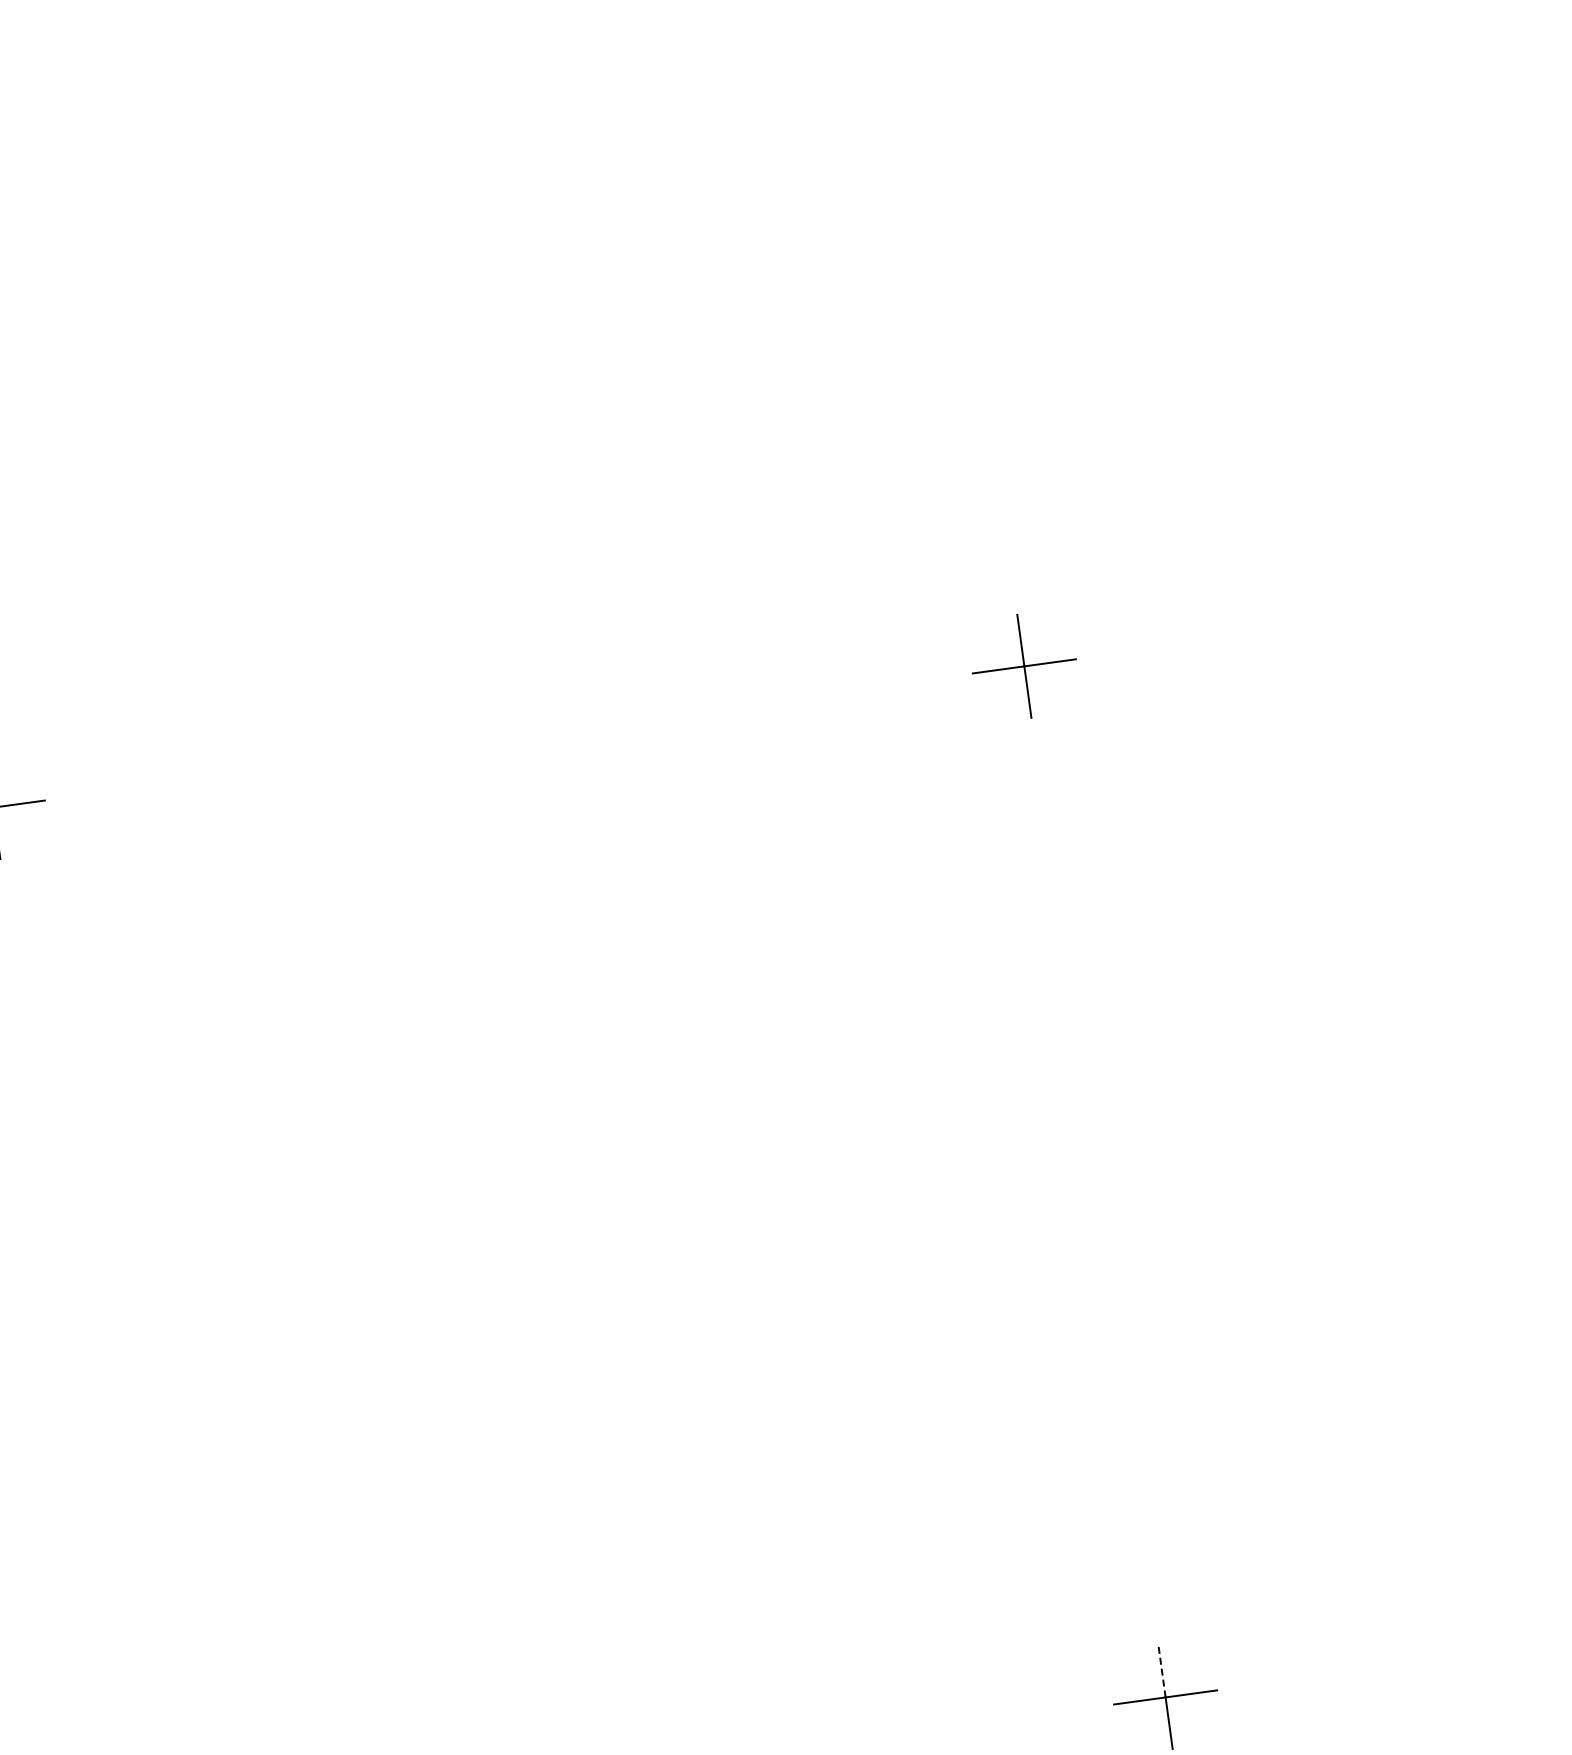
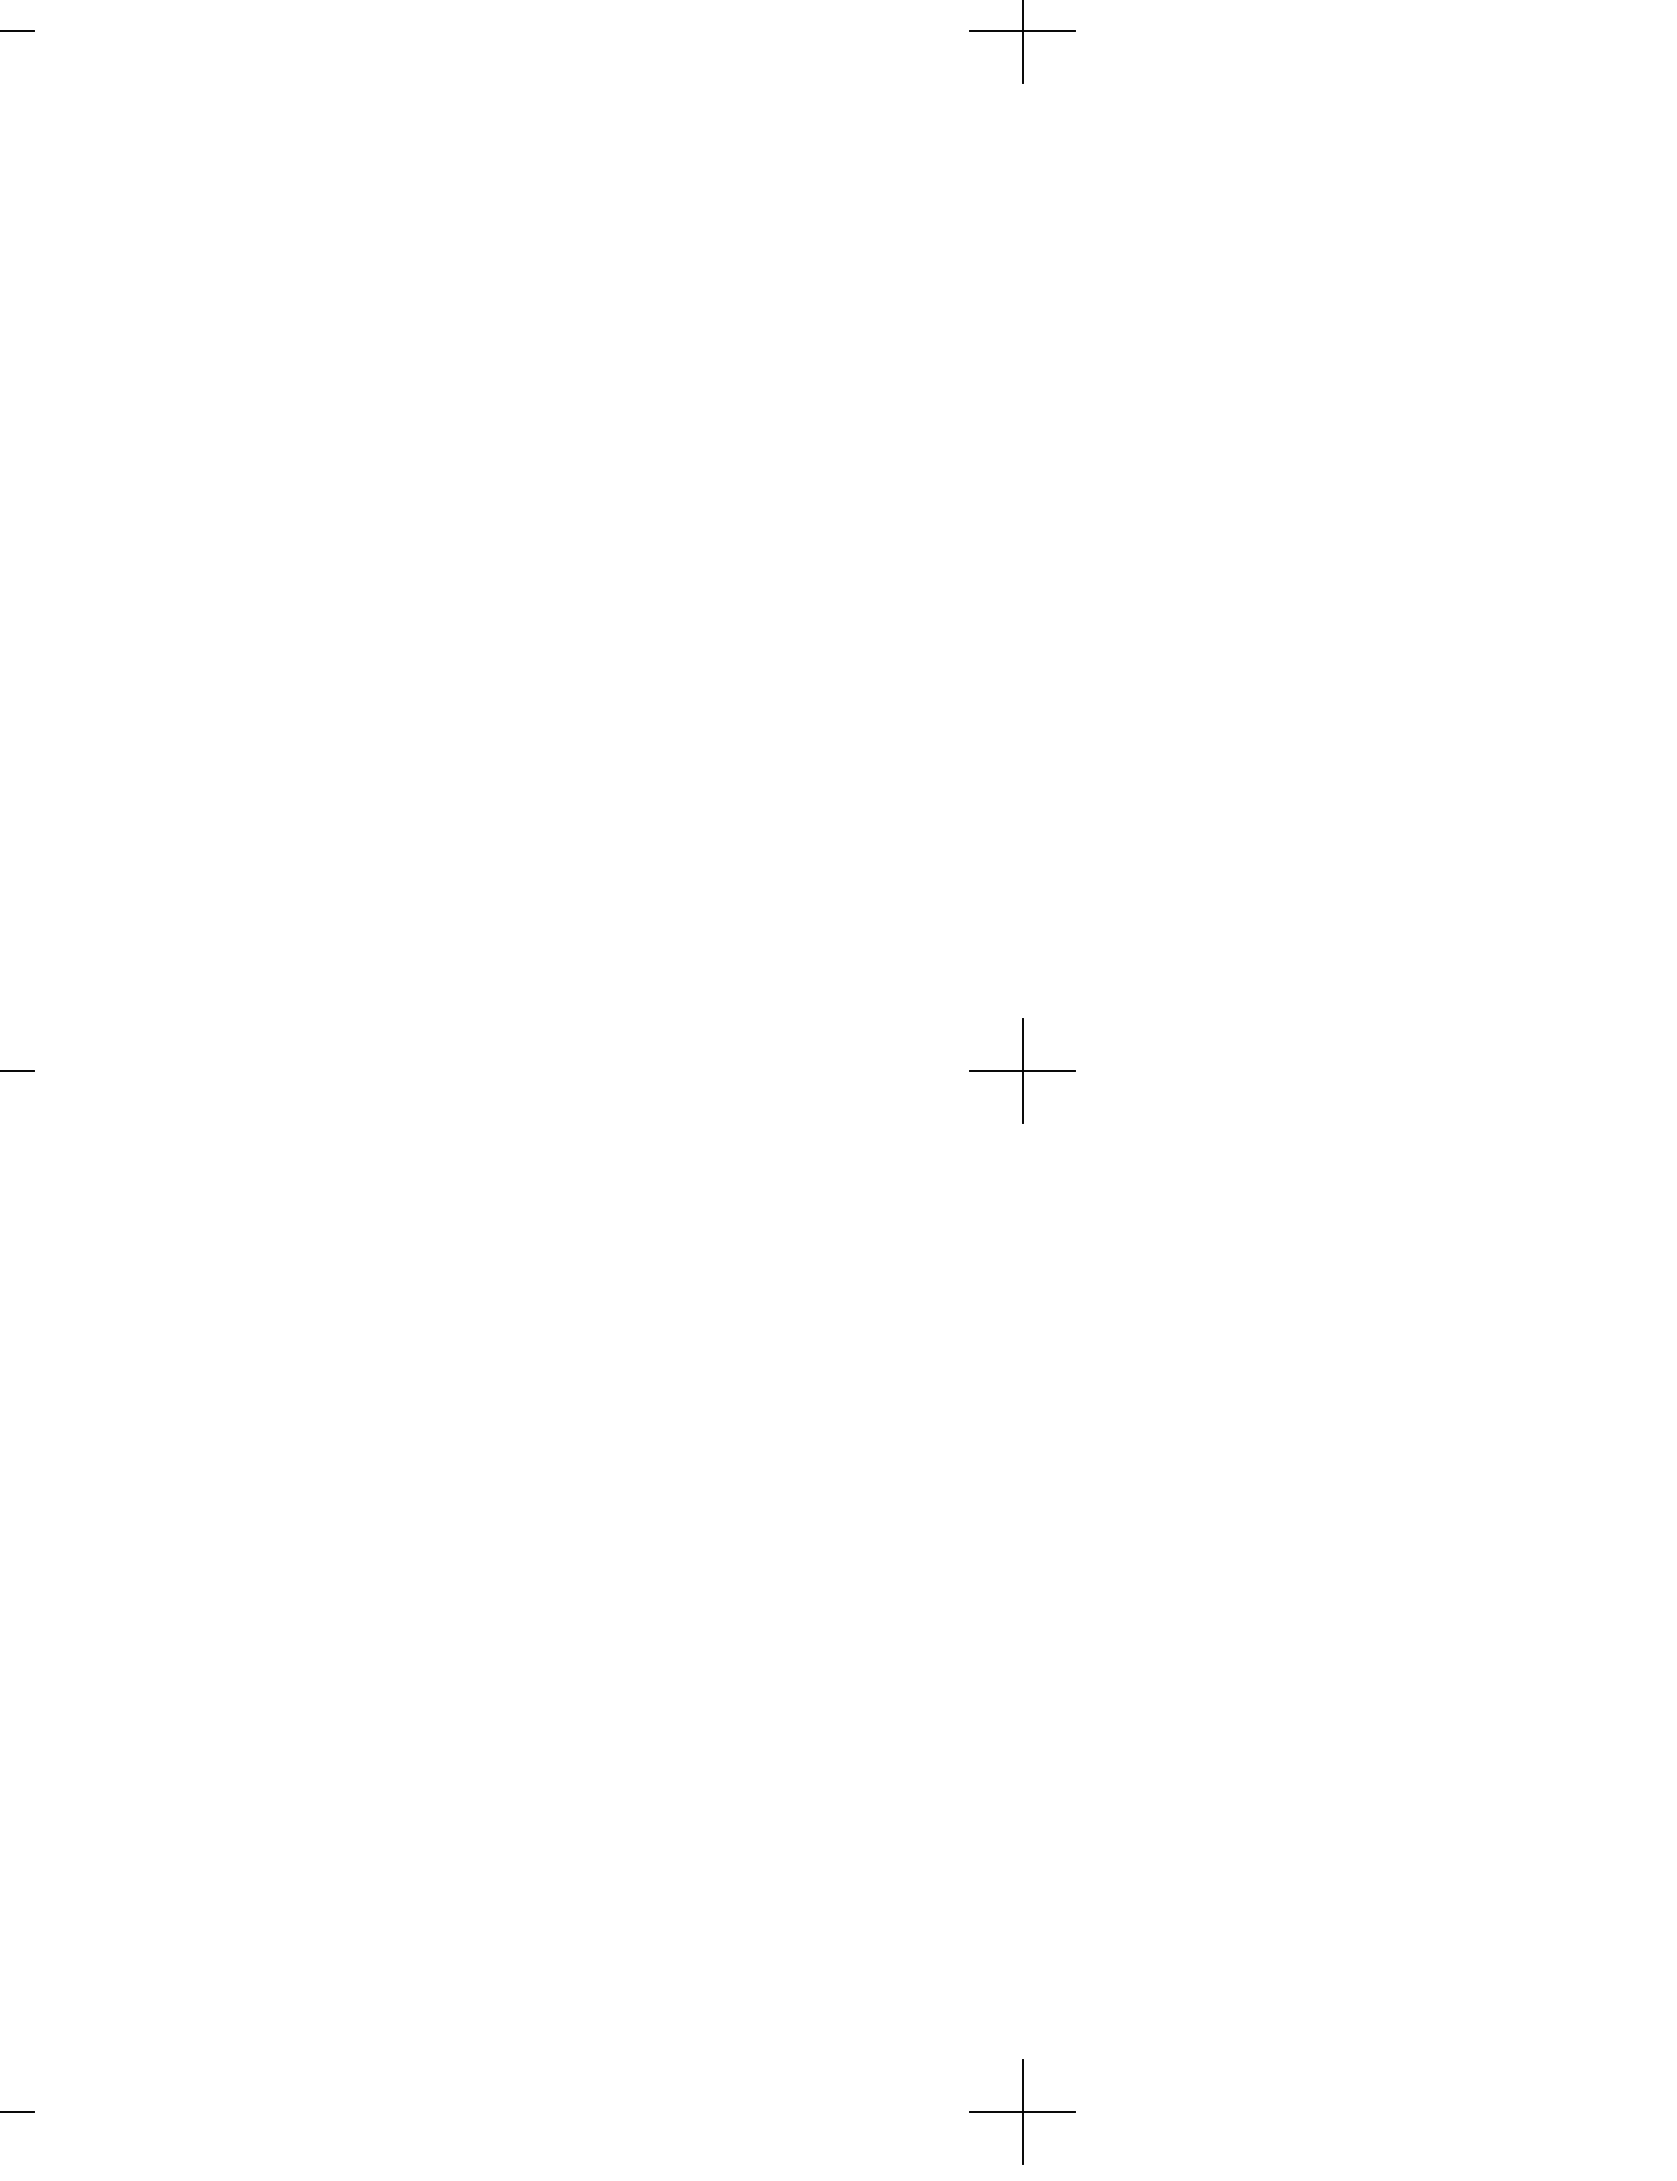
line: (1162, 1671) -> (1022, 2085), dashed -> solid

